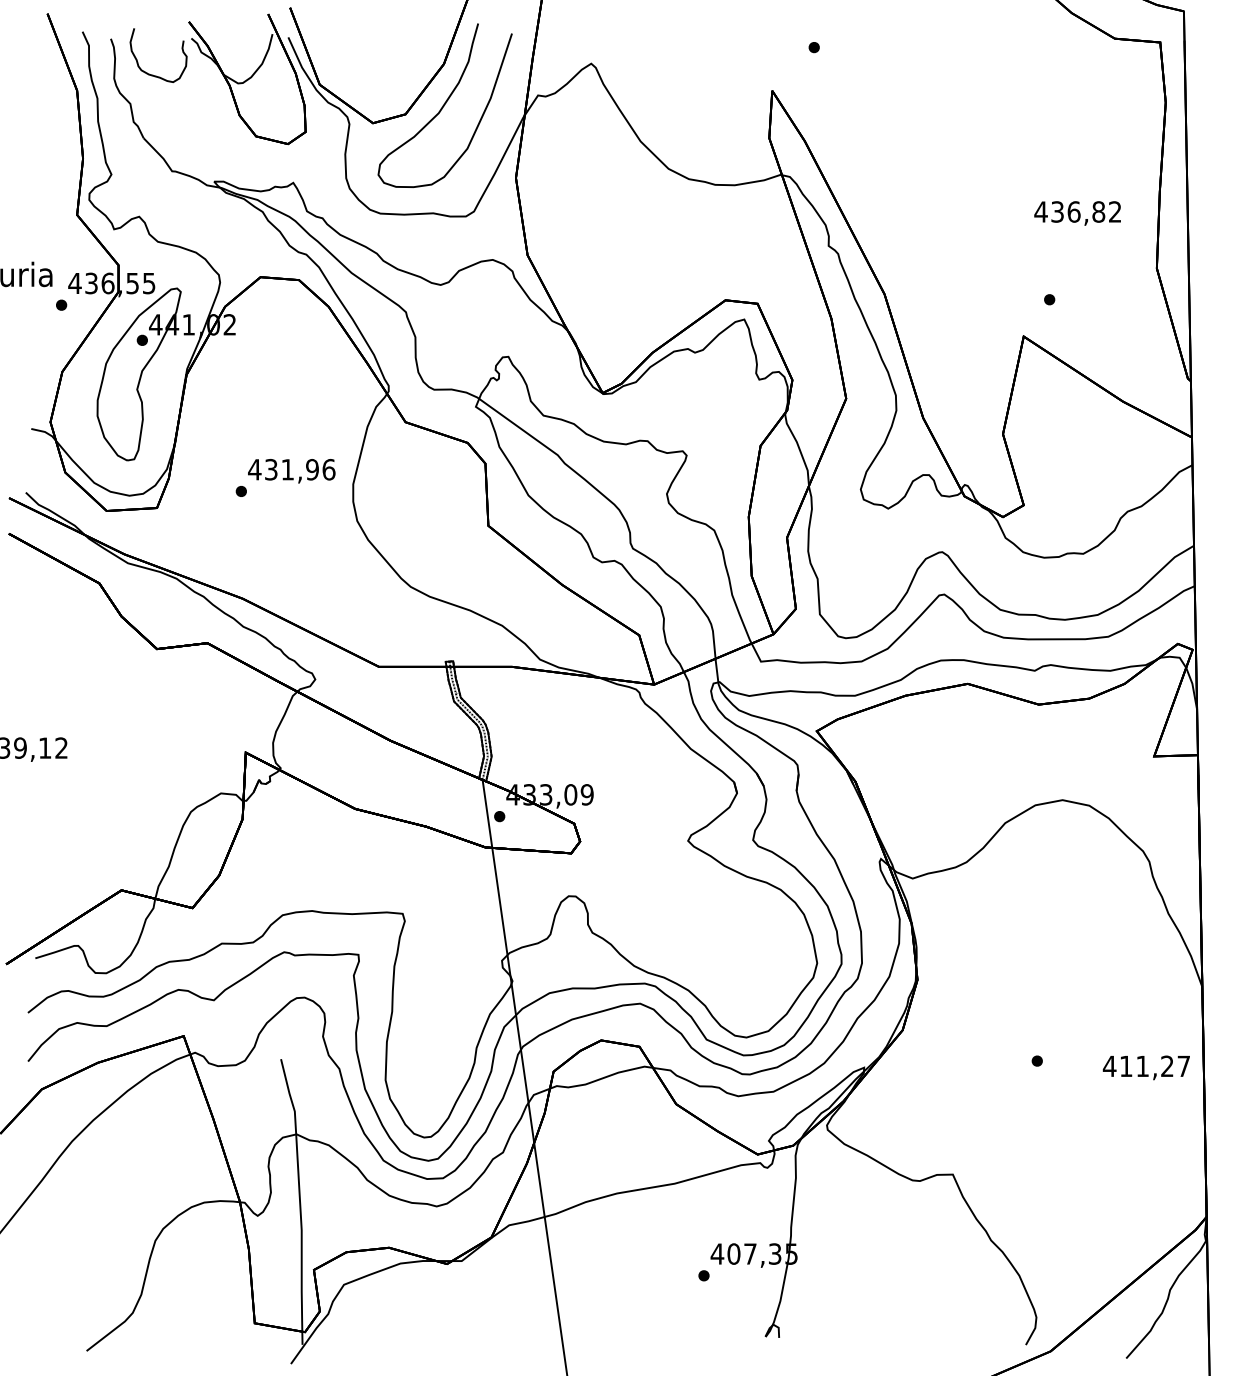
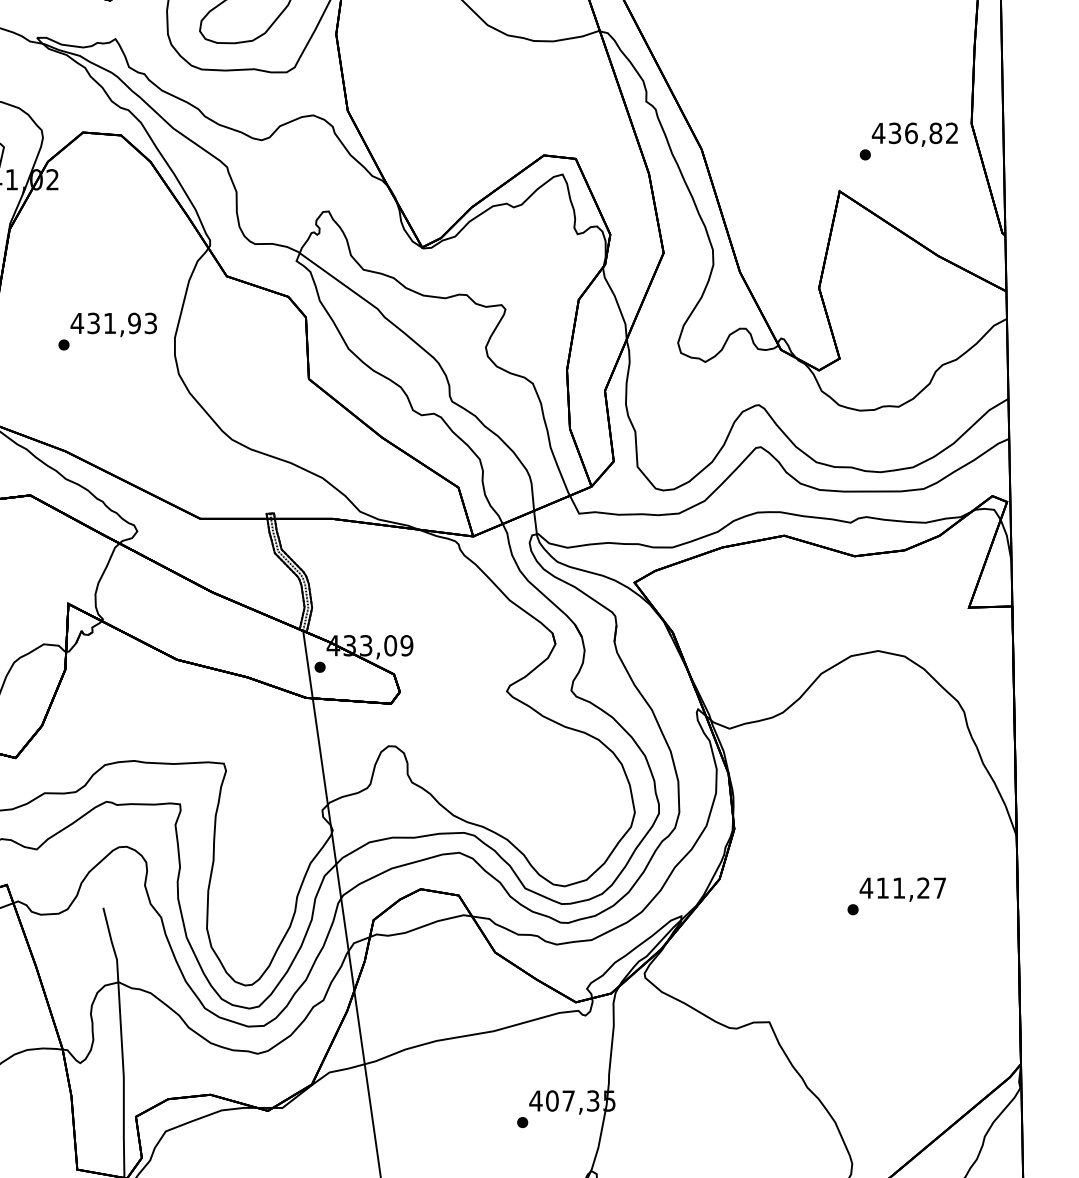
text: (1077, 213) -> (914, 134), moved
text: (328, 469) -> (150, 323), 431,96 -> 431,93
text: (1145, 1067) -> (901, 889), moved

